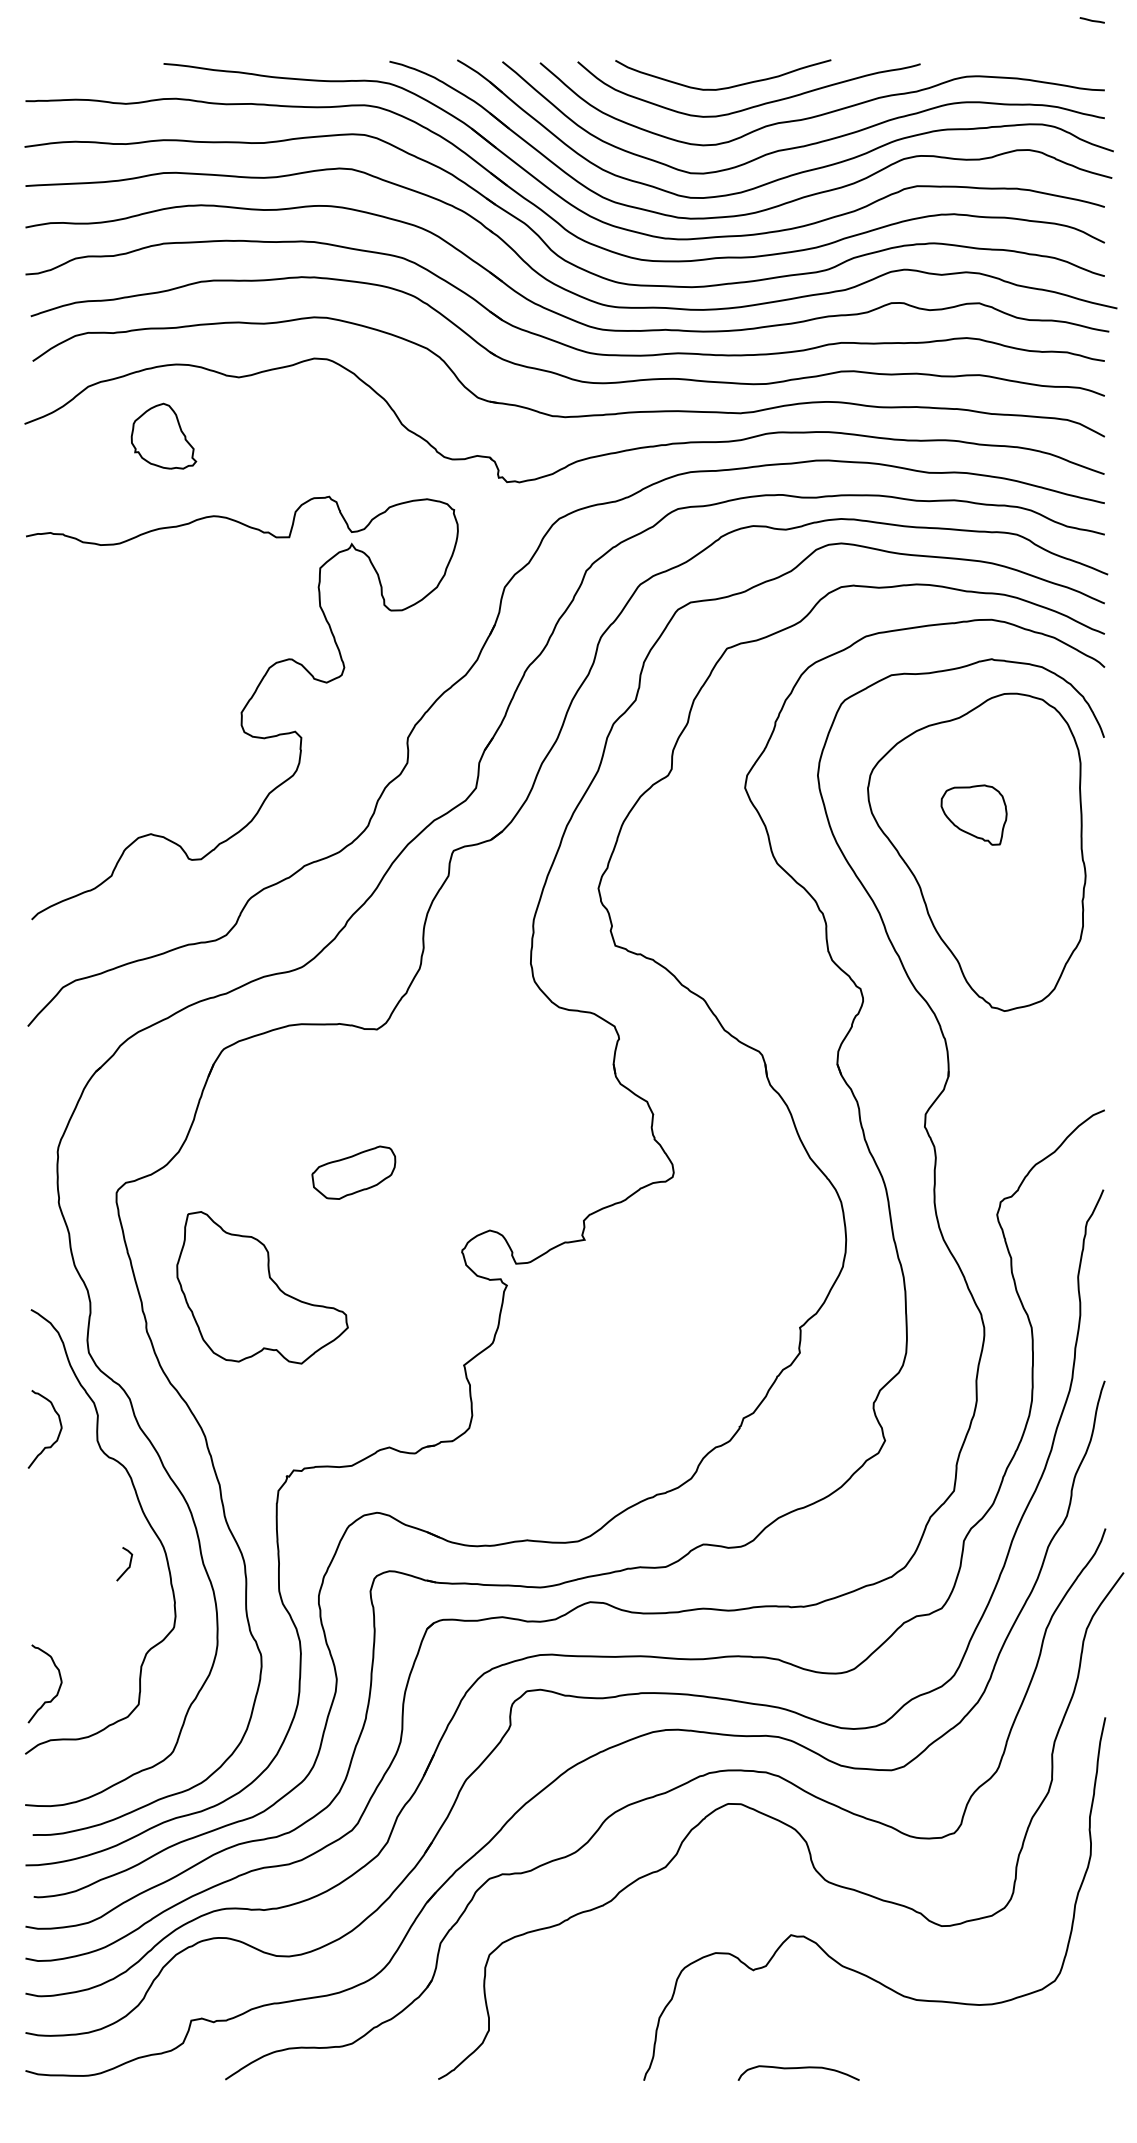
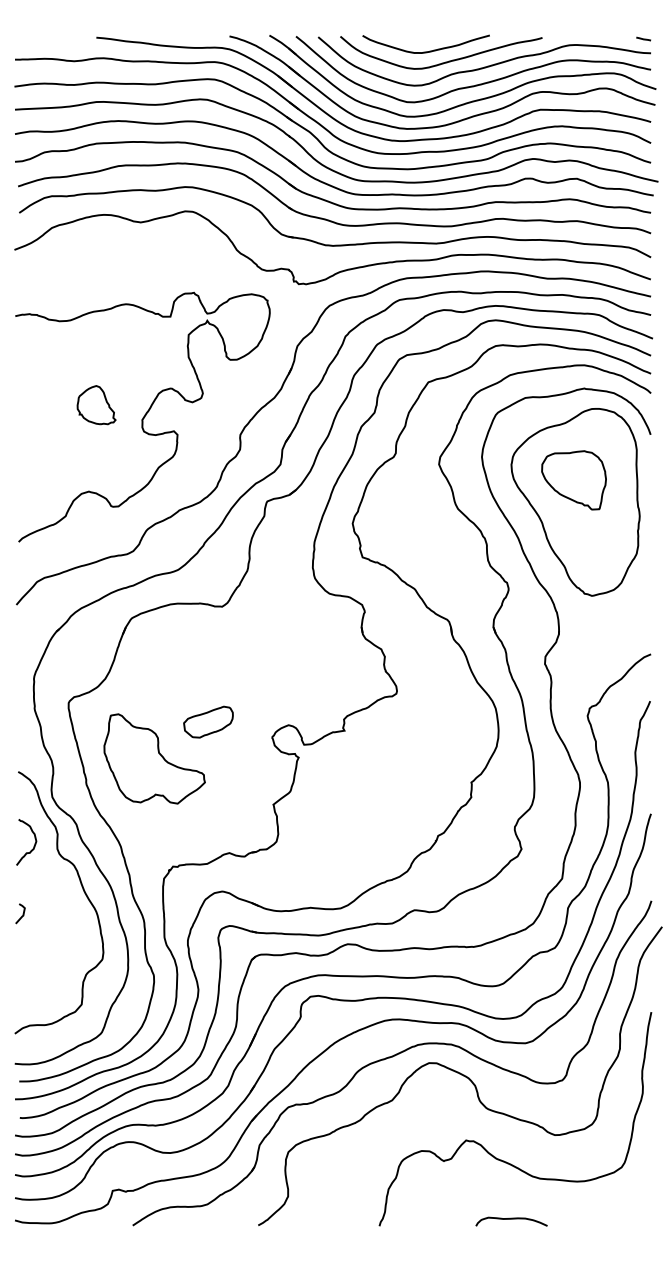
line: (1091, 19) -> (643, 38), moved
part: (163, 436) -> (96, 405), moved
part: (973, 815) -> (573, 480), size x1.67
part: (353, 1171) -> (208, 721), moved
curve: (128, 1563) -> (22, 913), moved
curve: (58, 1685) -> (34, 993), removed
curve: (798, 2069) -> (511, 1219), moved

